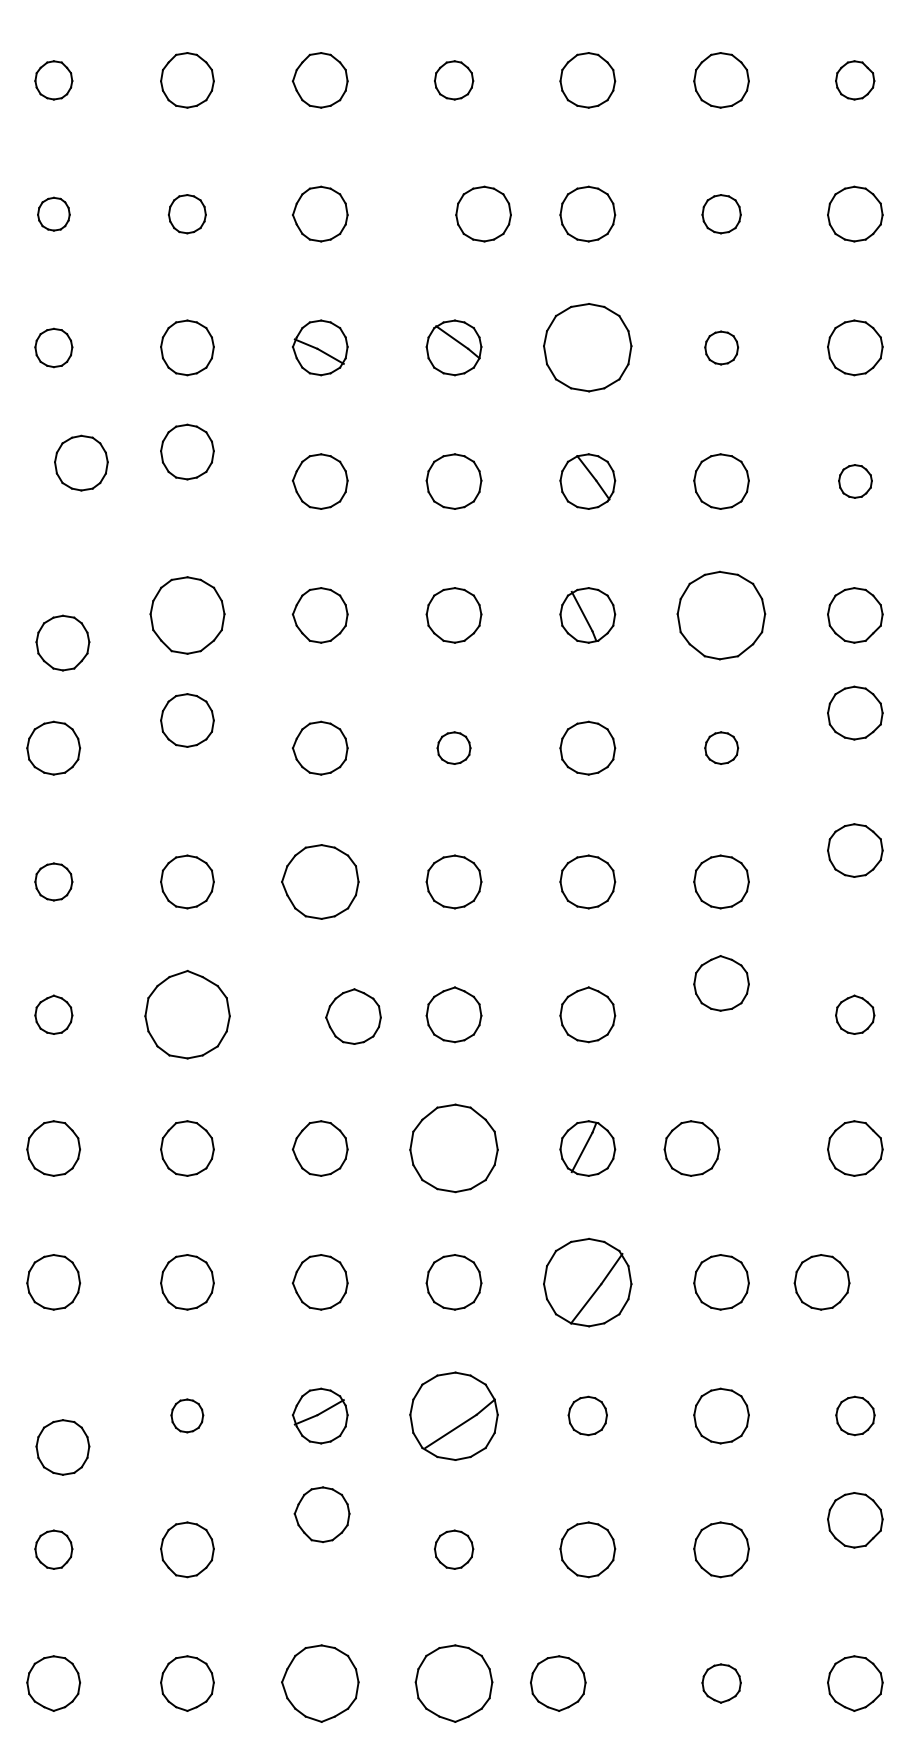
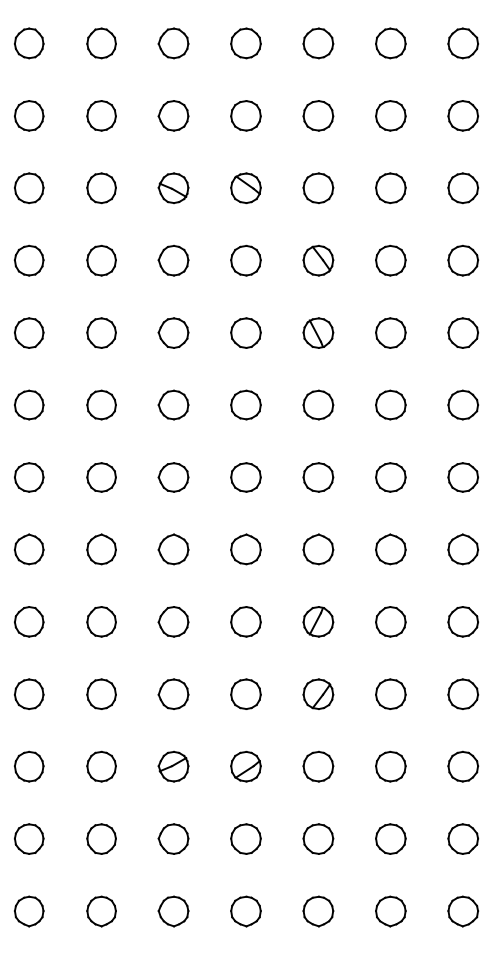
part: (54, 80) -> (29, 43), size x1.43
part: (453, 80) -> (245, 43), size x1.43
part: (853, 80) -> (462, 43), size x1.43
part: (54, 213) -> (29, 115), size x1.67
part: (187, 213) -> (101, 115), size x1.43
part: (482, 213) -> (245, 115), moved
part: (720, 213) -> (390, 115), size x1.43
part: (54, 348) -> (29, 188), size x1.43
part: (587, 348) -> (318, 188), size x0.62
part: (720, 348) -> (390, 188), size x1.67
part: (187, 451) -> (101, 260), moved
part: (81, 462) -> (29, 260), moved
part: (855, 481) -> (463, 260), size x1.67
part: (187, 614) -> (101, 332), size x0.71
part: (720, 614) -> (390, 332), size x0.62
part: (63, 641) -> (29, 332), moved
part: (853, 712) -> (462, 404), moved
part: (187, 719) -> (101, 404), moved
part: (453, 747) -> (245, 404), size x1.67
part: (720, 747) -> (390, 404), size x1.67
part: (853, 850) -> (462, 477), moved
part: (54, 882) -> (29, 477), size x1.43
part: (320, 882) -> (173, 477), size x0.71
part: (720, 983) -> (390, 549), moved
part: (54, 1014) -> (29, 549), size x1.43
part: (187, 1014) -> (101, 549), size x0.62
part: (853, 1014) -> (462, 549), size x1.43
part: (353, 1016) -> (173, 549), moved
part: (453, 1147) -> (245, 621), size x0.62
part: (691, 1147) -> (390, 621), moved
part: (587, 1280) -> (318, 693), size x0.62
part: (822, 1280) -> (463, 693), moved
part: (187, 1415) -> (101, 766), size x1.67
part: (453, 1415) -> (245, 766), size x0.62
part: (587, 1415) -> (318, 766), size x1.43
part: (855, 1415) -> (463, 766), size x1.43
part: (63, 1447) -> (29, 766), moved
part: (322, 1513) -> (173, 838), moved
part: (853, 1519) -> (462, 838), moved
part: (54, 1548) -> (29, 838), size x1.43
part: (453, 1548) -> (245, 838), size x1.43
part: (320, 1683) -> (173, 911), size x0.71
part: (453, 1683) -> (245, 911), size x0.71
part: (558, 1683) -> (318, 911), moved
part: (720, 1683) -> (390, 911), size x1.43

